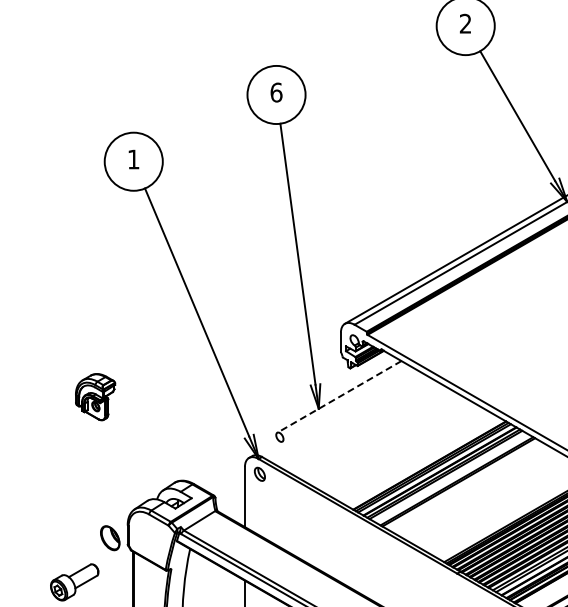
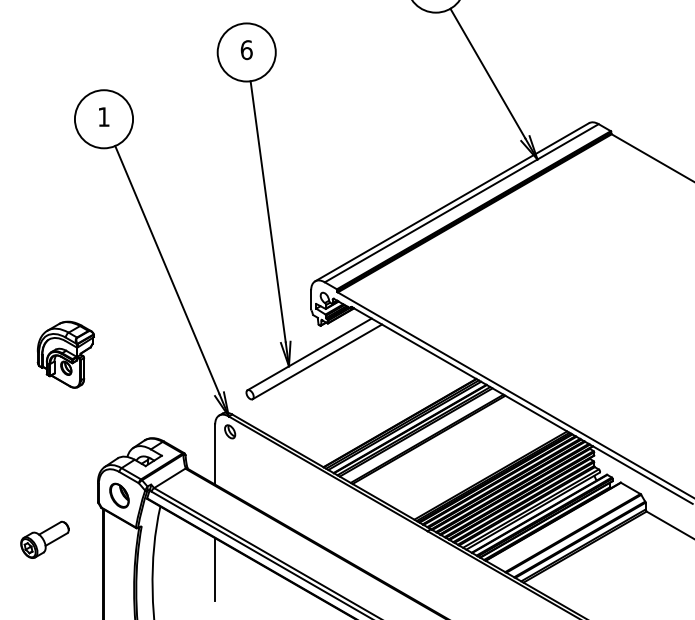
part: (95, 396) -> (65, 354), size x1.43
line: (339, 396) -> (309, 354), dashed -> solid
line: (347, 403) -> (317, 361), added
part: (110, 537) -> (119, 495), moved

